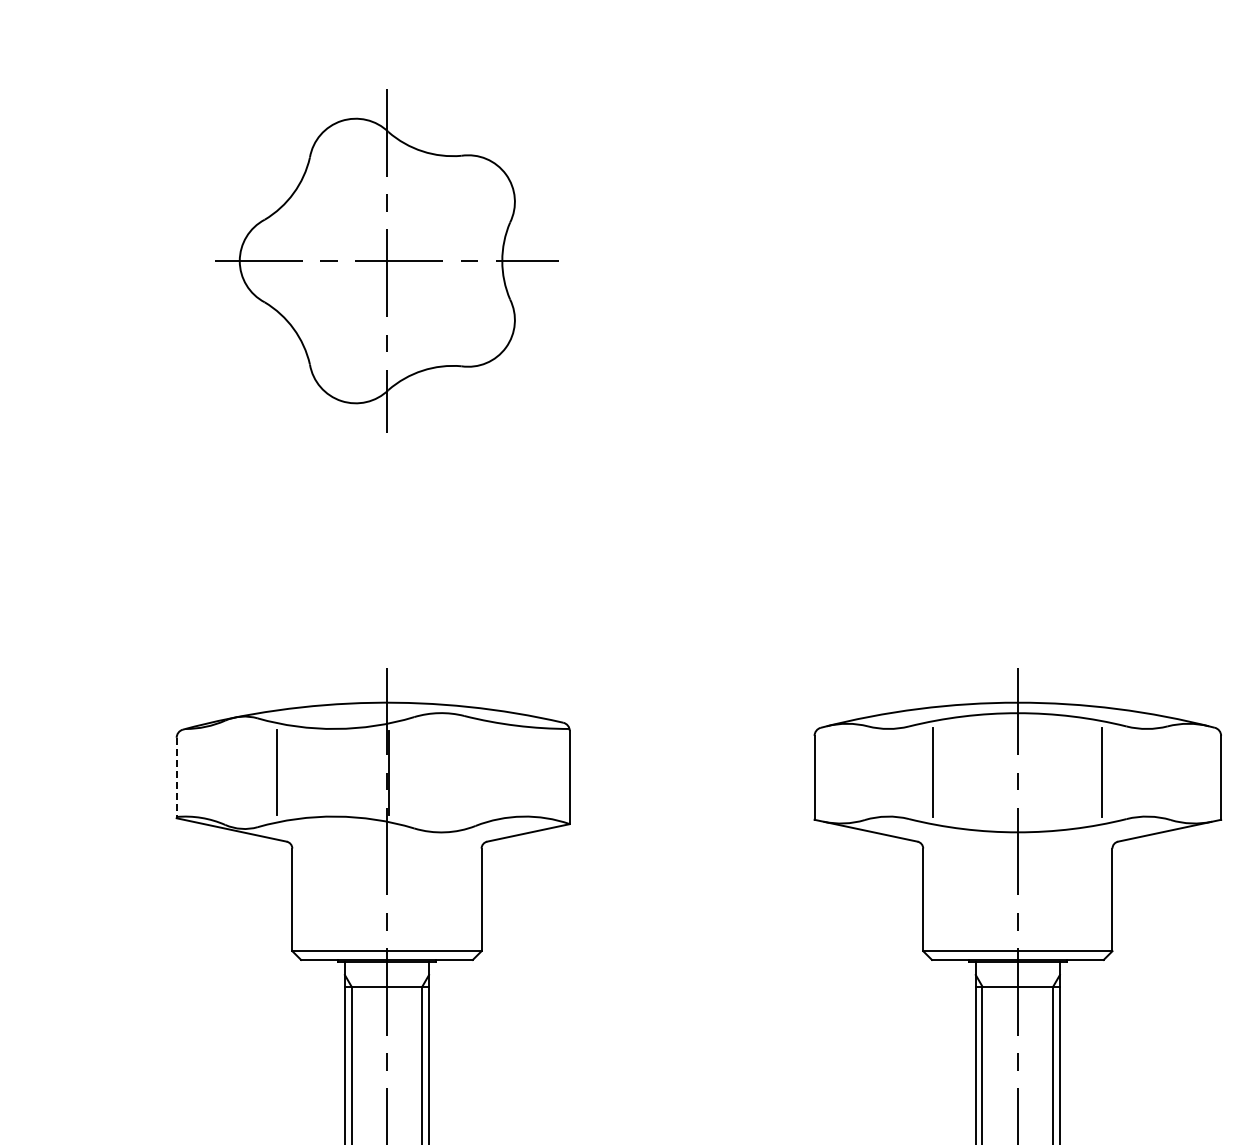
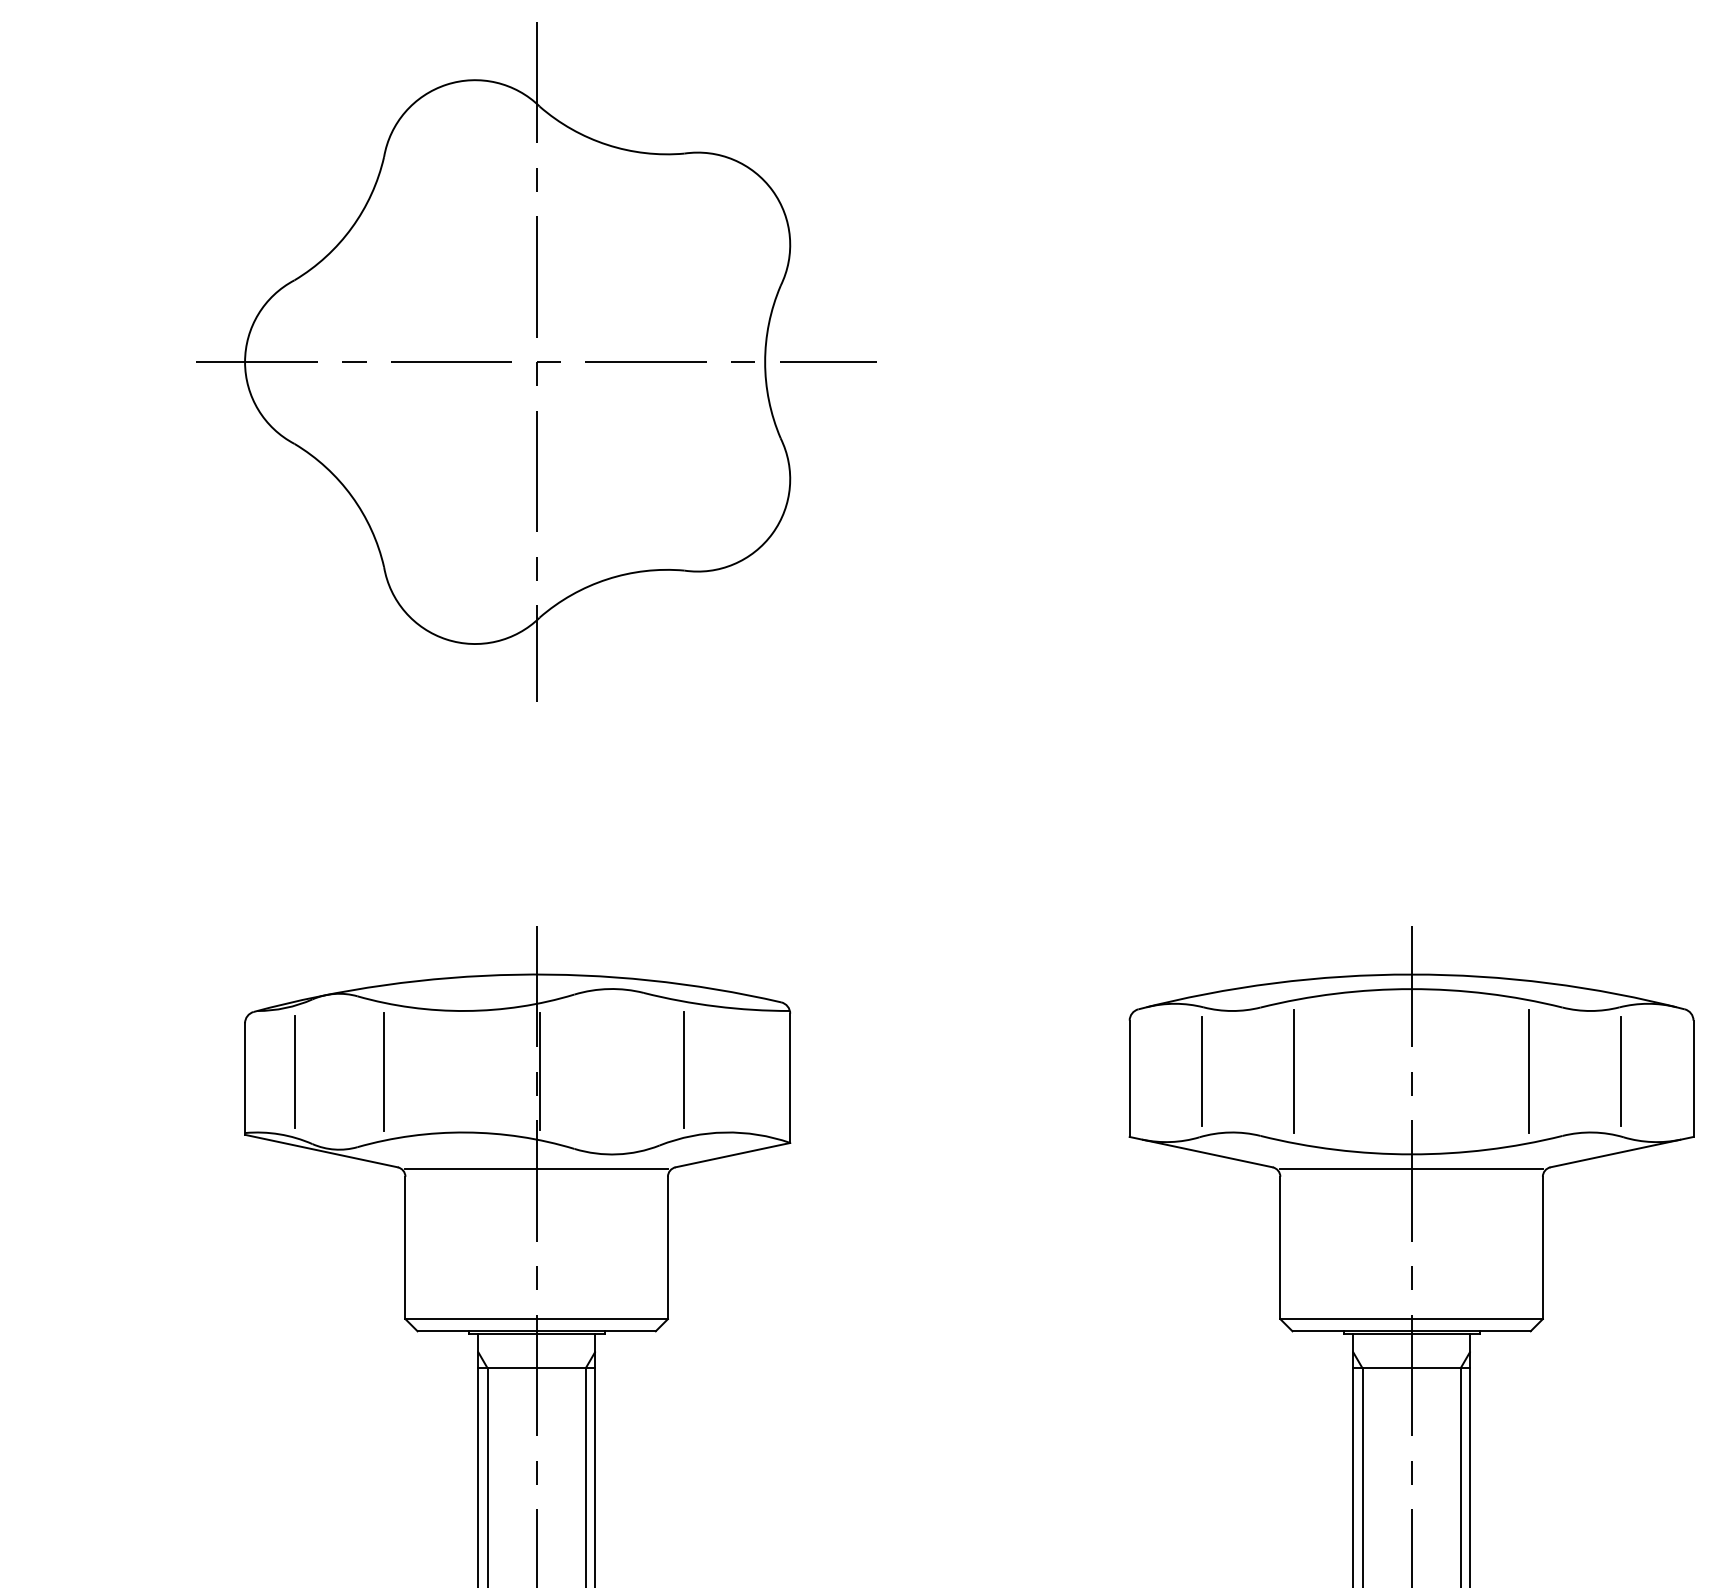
part: (386, 260) -> (536, 361), size x1.43
line: (493, 771) -> (684, 1069), added
line: (212, 772) -> (294, 1071), added
line: (866, 772) -> (1201, 1071), added
line: (1168, 772) -> (1620, 1071), added
line: (176, 778) -> (244, 1079), dashed -> solid
line: (386, 842) -> (536, 1168), added
line: (1017, 842) -> (1411, 1168), added

